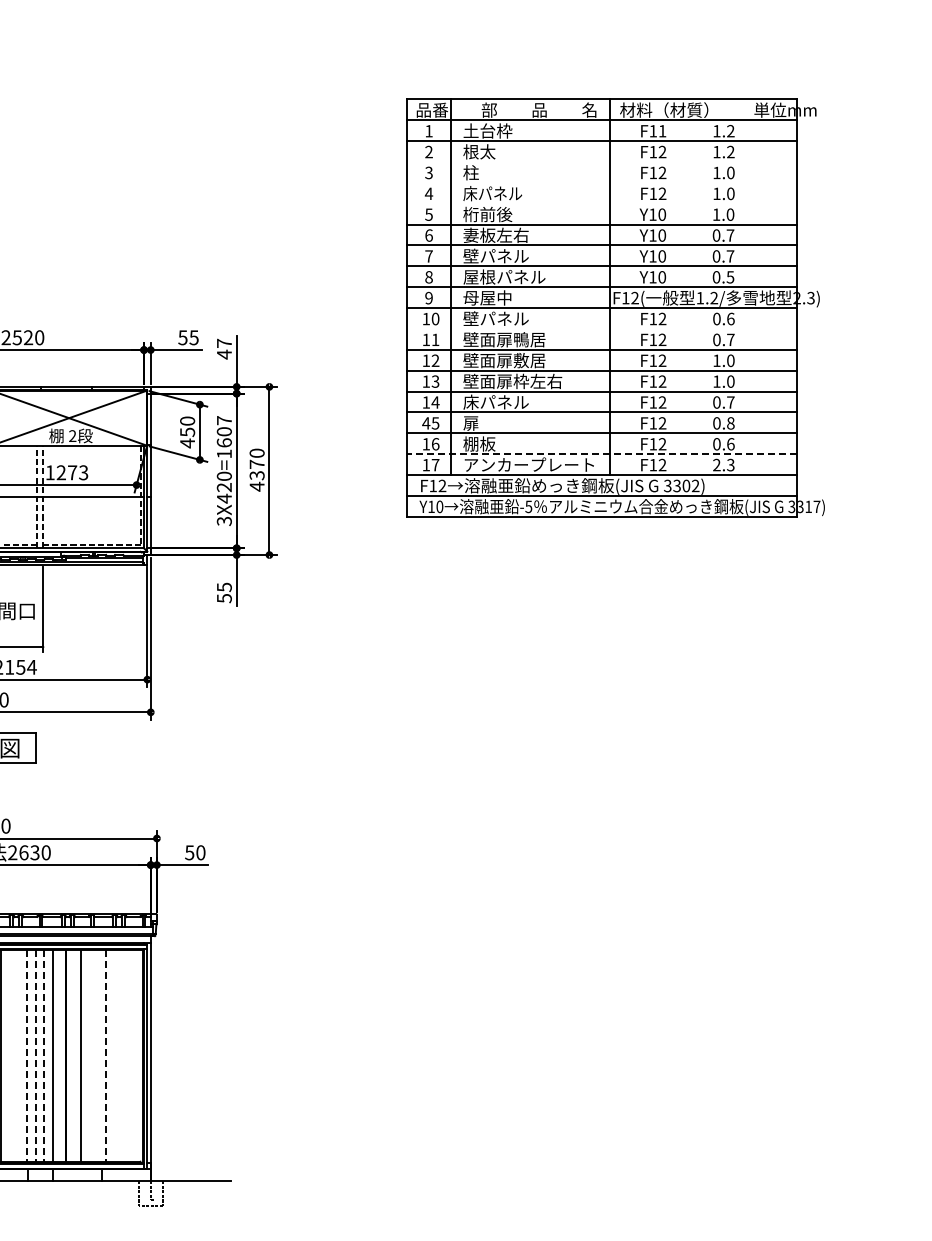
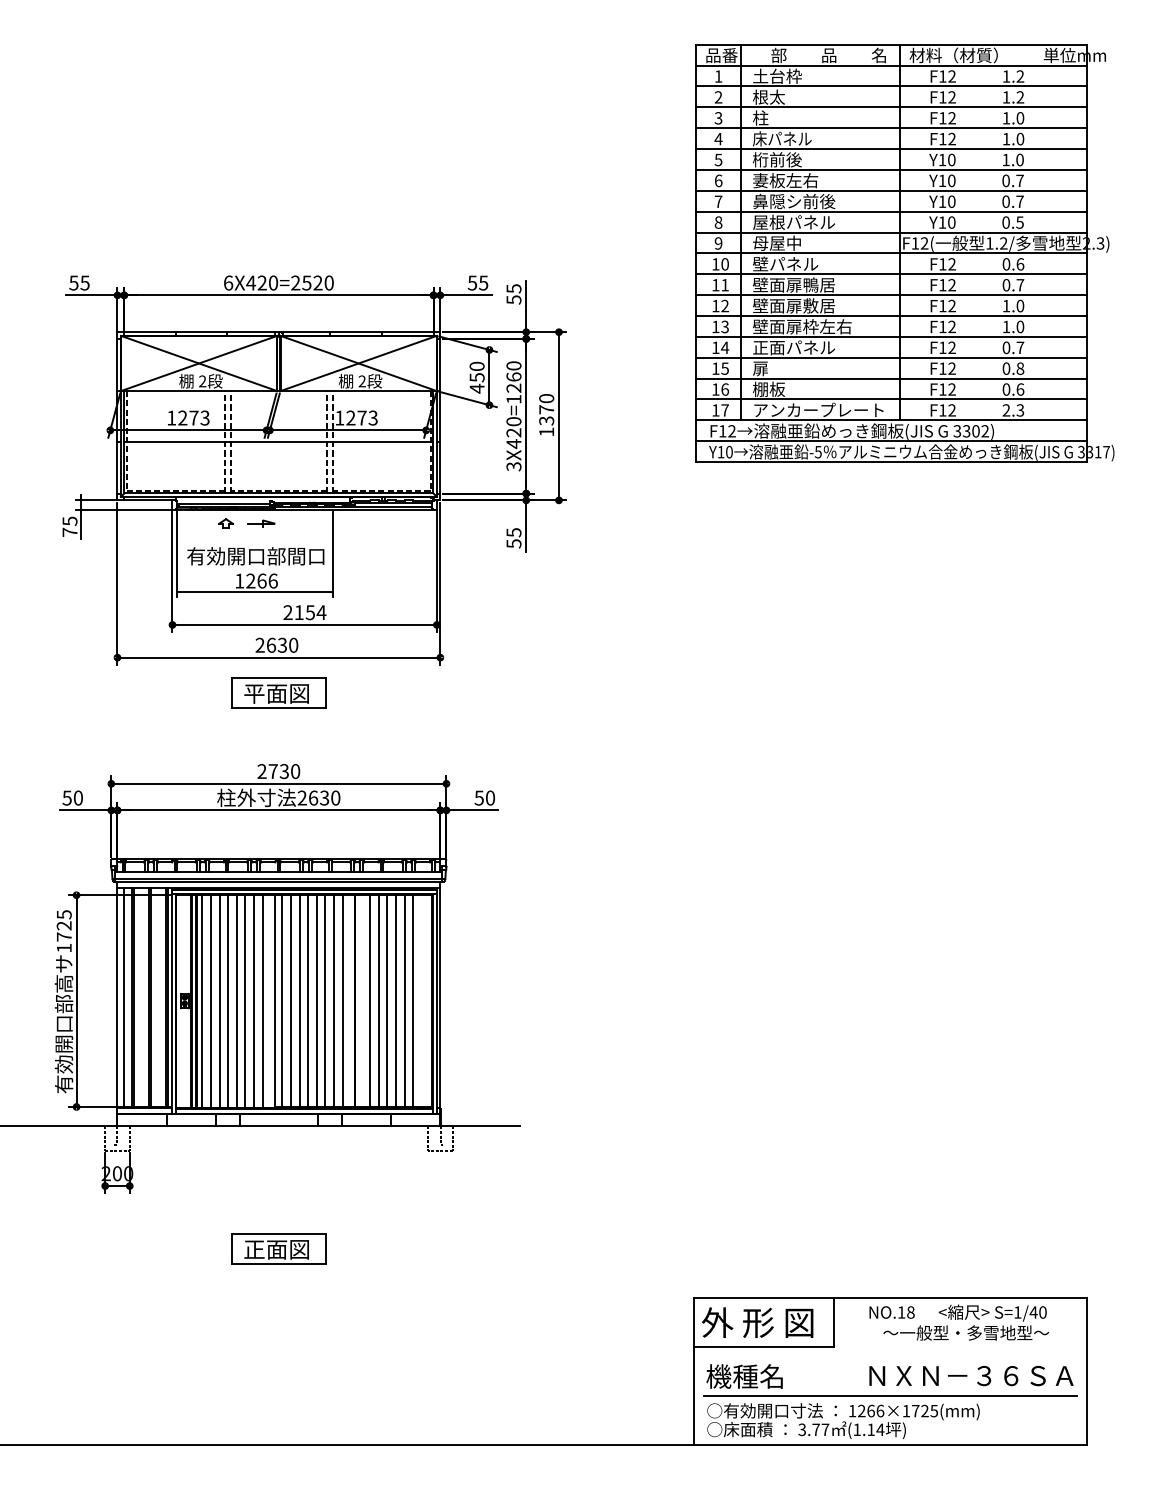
text: (661, 131) -> (951, 76), F11 -> F12
line: (601, 162) -> (891, 107), added
line: (601, 183) -> (891, 128), added
line: (601, 204) -> (891, 149), added
text: (504, 256) -> (794, 201), 壁パネル -> 鼻隠シ前後
line: (601, 329) -> (891, 274), added
text: (223, 349) -> (513, 294), 47 -> 55
text: (503, 402) -> (793, 347), 床パネル -> 正面パネル
text: (425, 423) -> (715, 368), 45 -> 15
text: (223, 431) -> (513, 376), 3X420=1607 -> 3X420=1260
line: (601, 454) -> (891, 399), dashed -> solid
text: (256, 487) -> (546, 432), 4370 -> 1370
line: (9, 1056) -> (299, 1001), added
line: (18, 1056) -> (308, 1001), added
line: (26, 1056) -> (316, 1001), dashed -> solid
line: (35, 1056) -> (325, 1001), dashed -> solid
line: (43, 1056) -> (333, 1001), dashed -> solid
line: (88, 1056) -> (378, 1001), added
line: (97, 1056) -> (387, 1001), added
line: (105, 1056) -> (395, 1001), dashed -> solid
line: (114, 1056) -> (404, 1001), added
line: (123, 1056) -> (413, 1001), added

